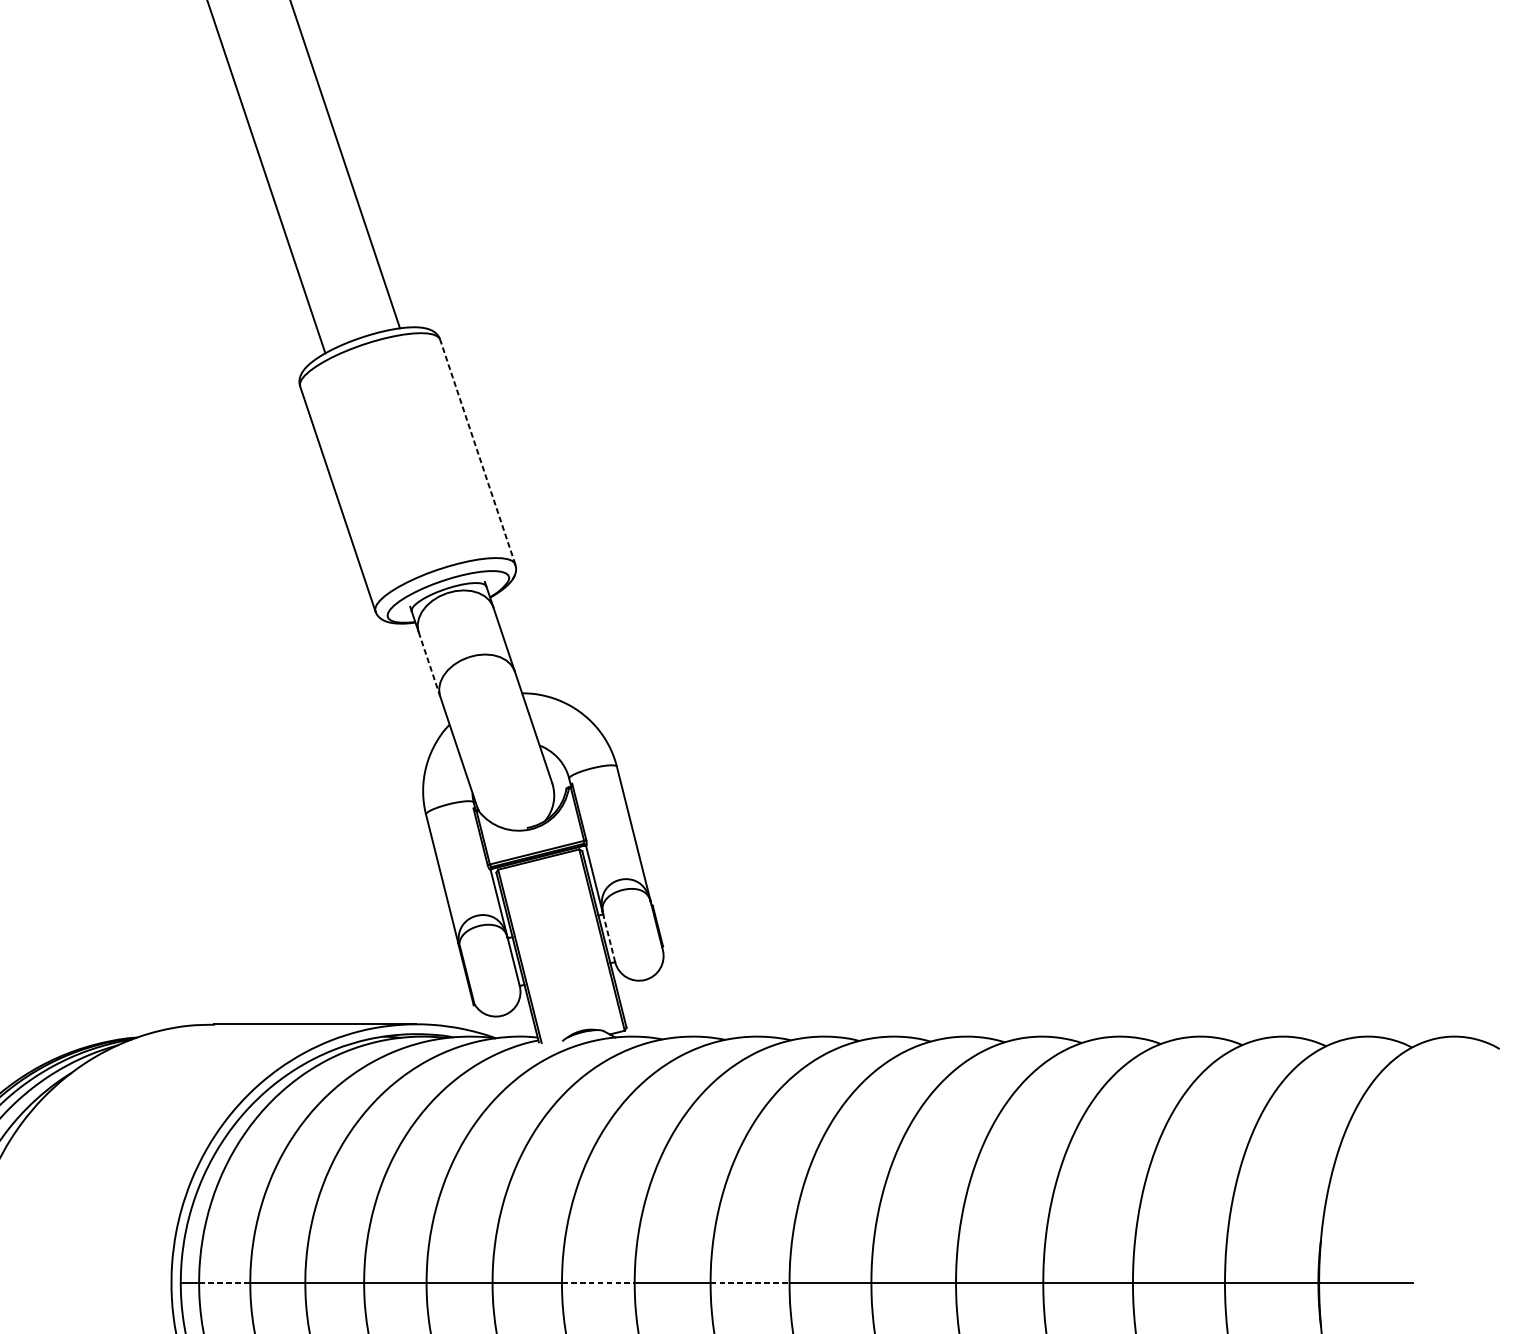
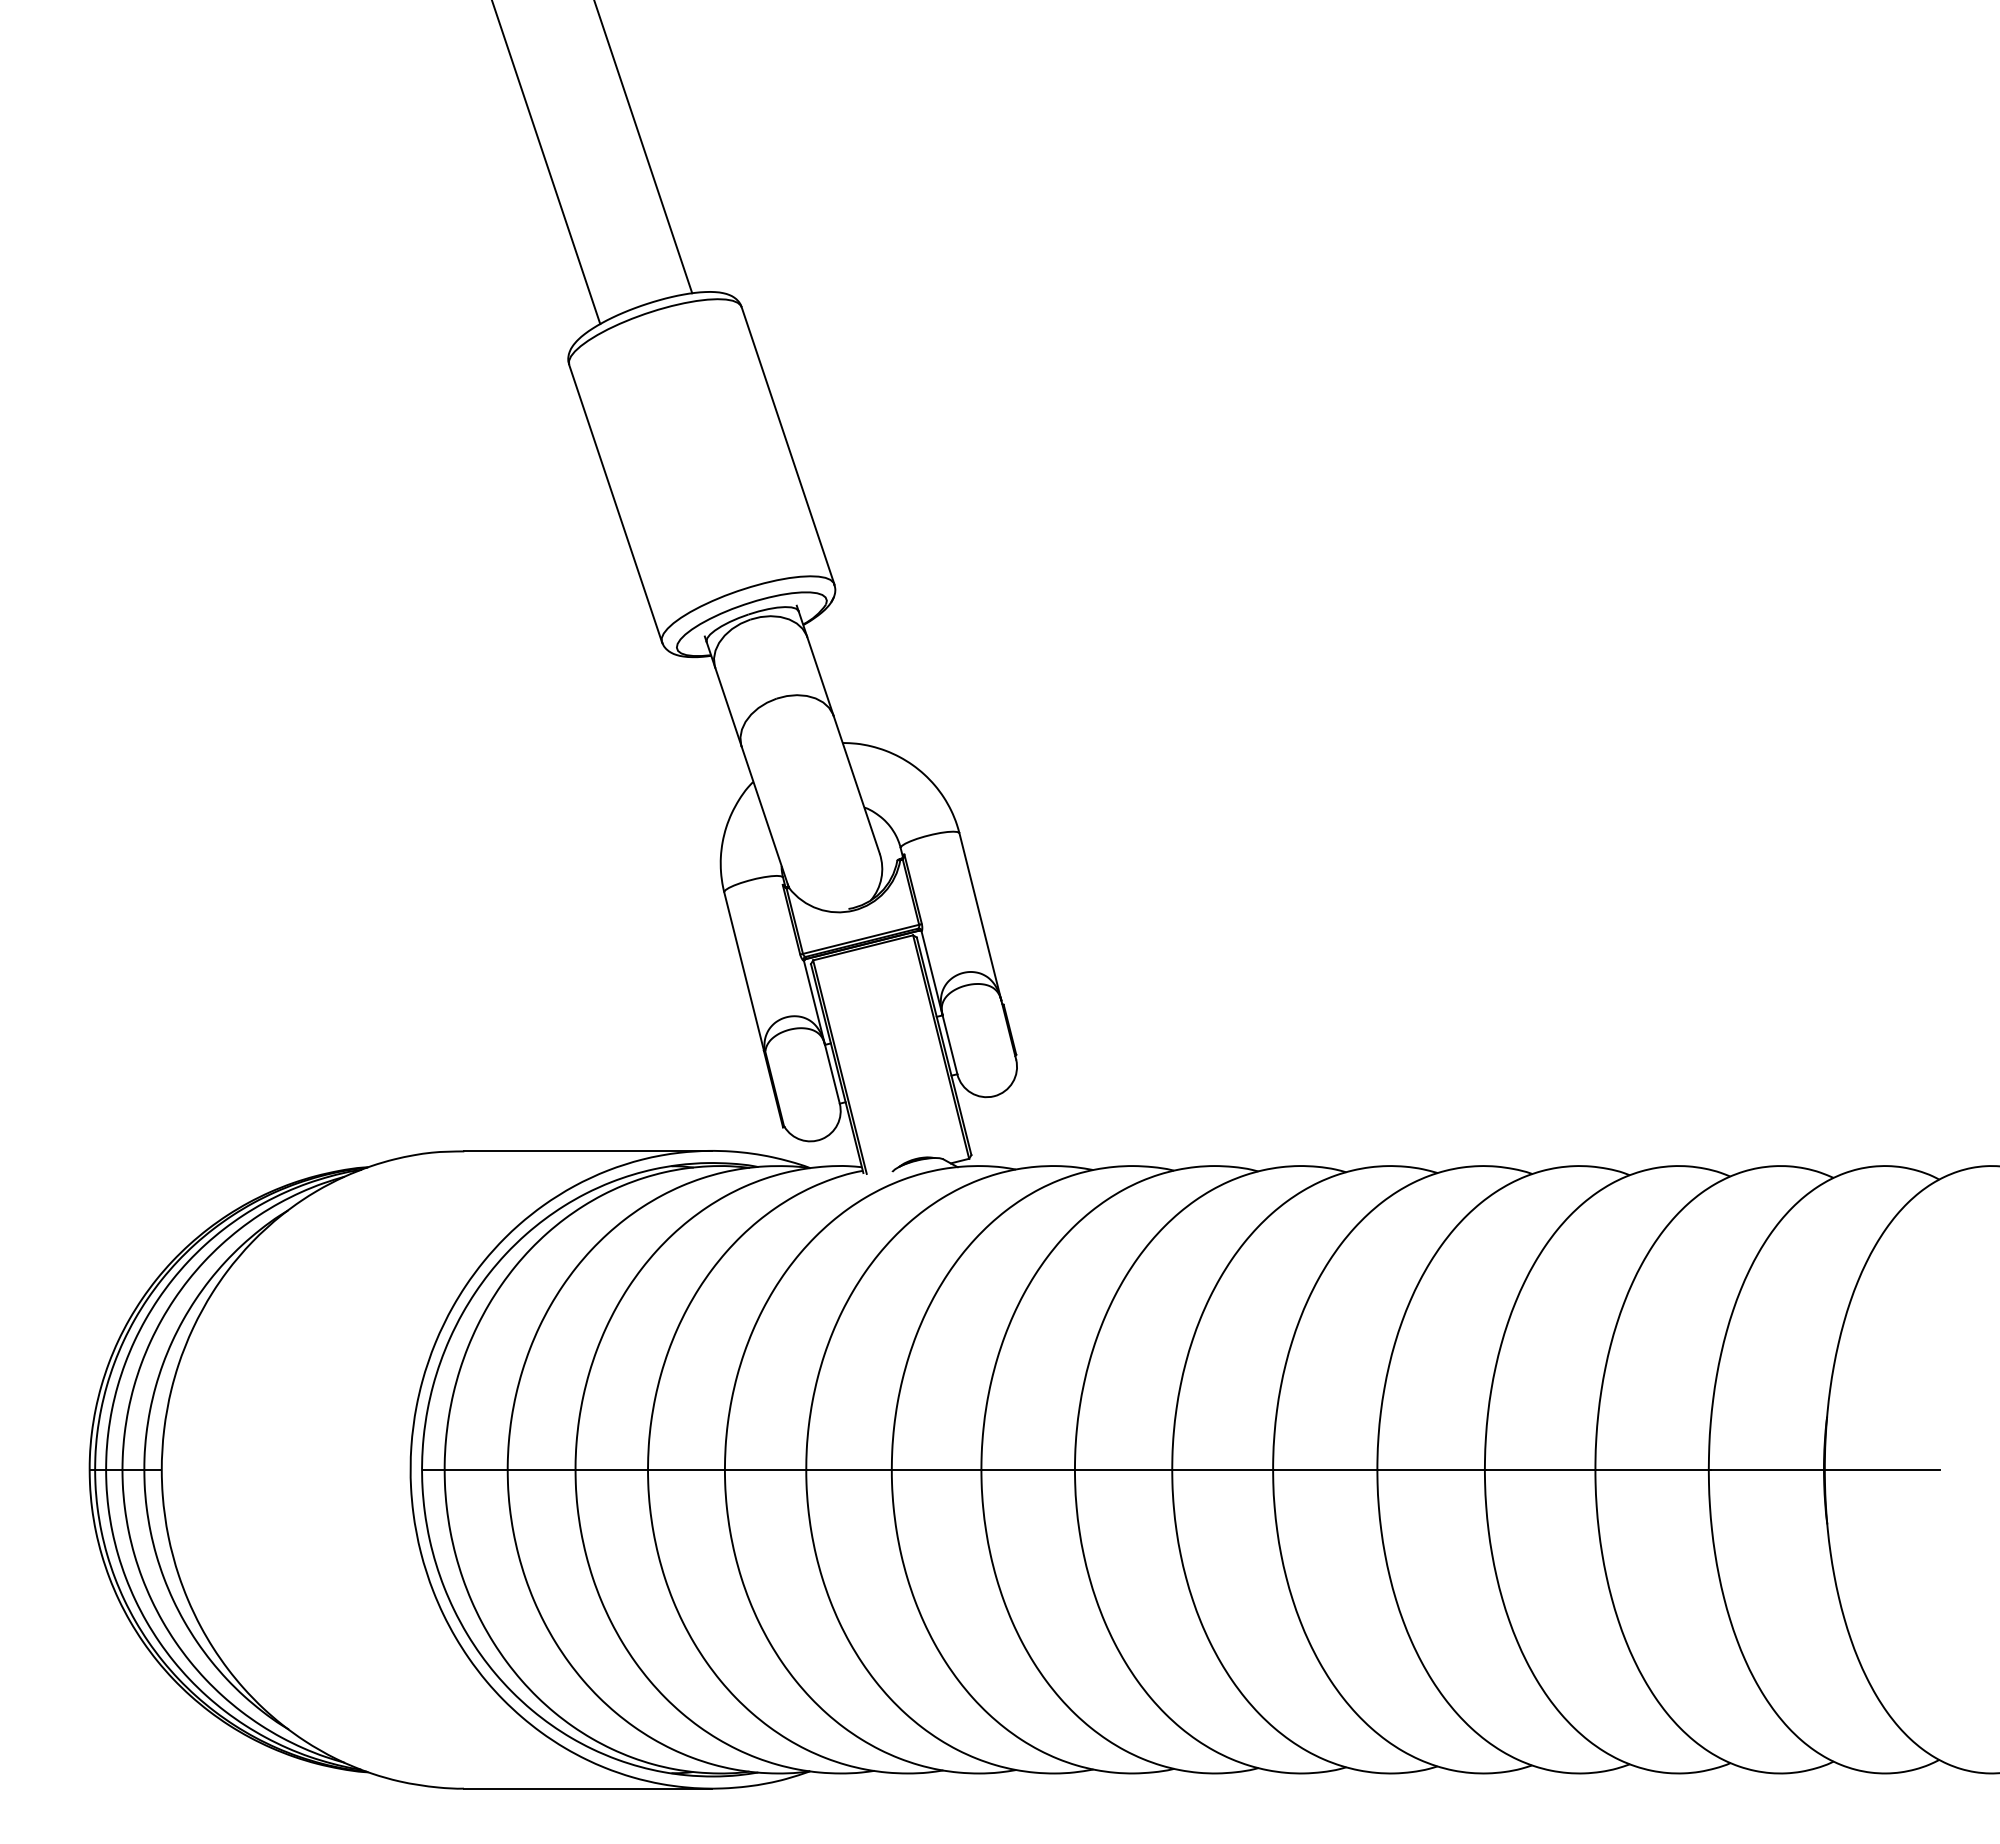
line: (477, 451) -> (787, 445), dashed -> solid
line: (429, 664) -> (728, 707), dashed -> solid
line: (608, 937) -> (949, 1044), dashed -> solid
line: (224, 1282) -> (476, 1469), dashed -> solid
line: (598, 1282) -> (936, 1469), dashed -> solid
line: (750, 1282) -> (1123, 1469), dashed -> solid

